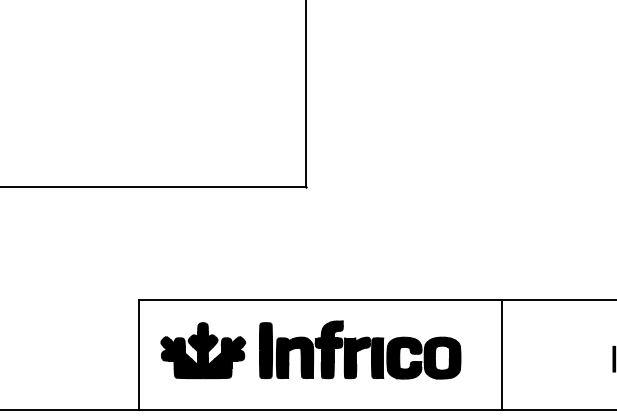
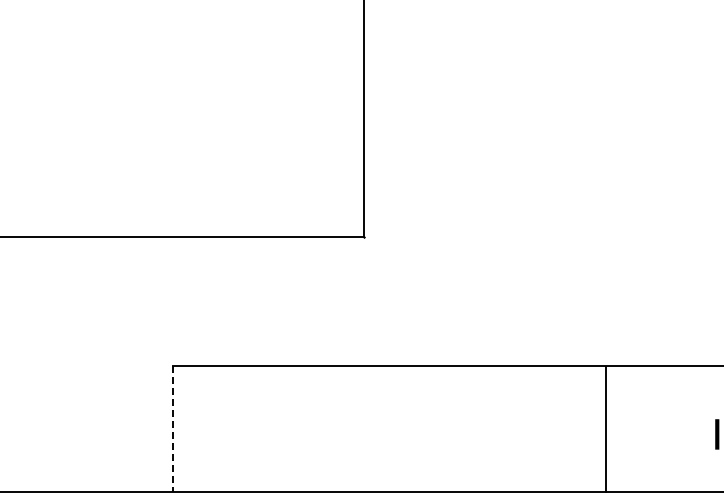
part: (360, 349) -> (426, 423), removed
part: (202, 350) -> (246, 424), removed
line: (139, 354) -> (173, 429), solid -> dashed
line: (501, 354) -> (605, 429), moved

